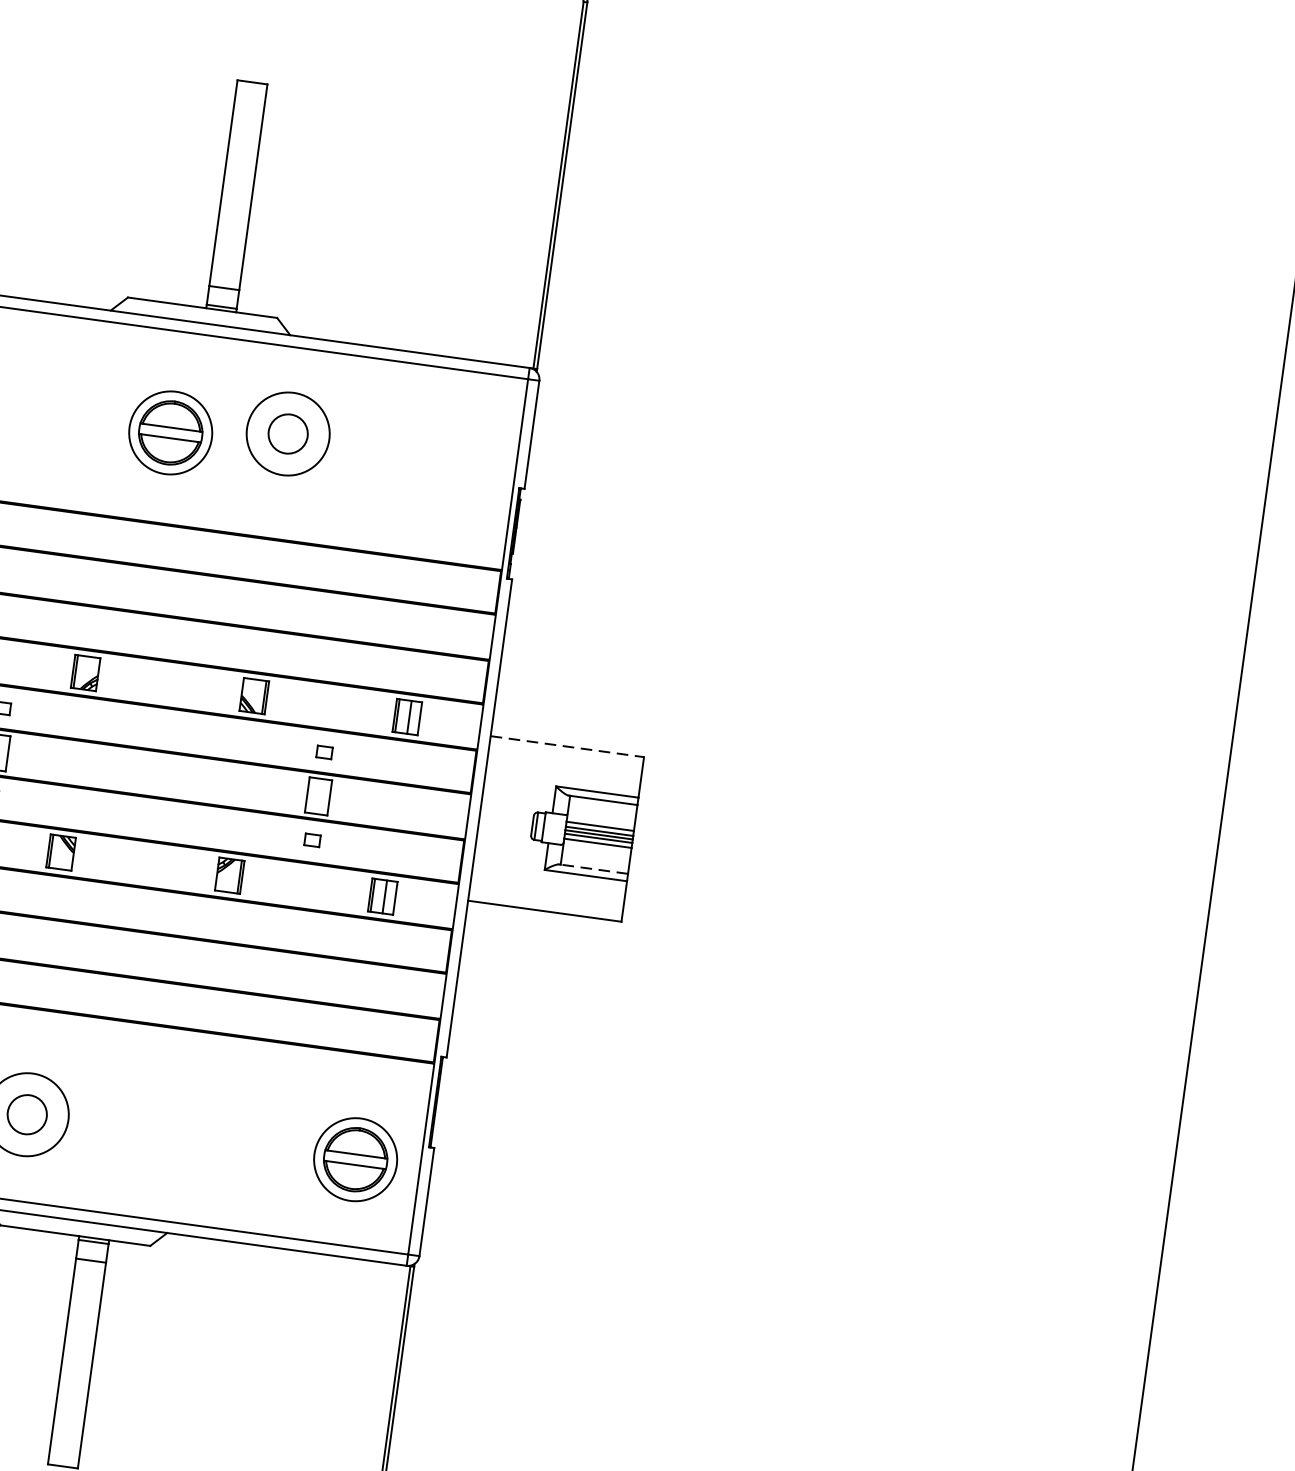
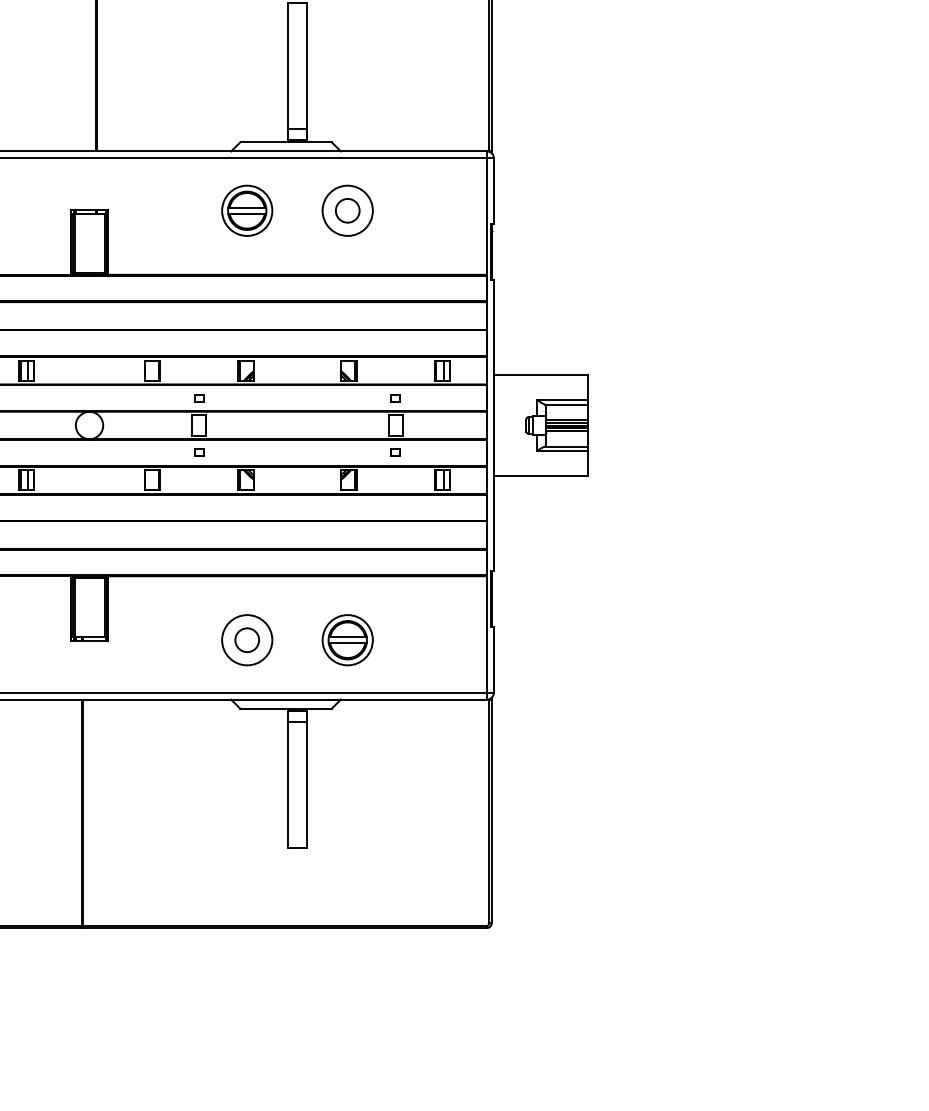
part: (171, 432) -> (247, 210), moved
line: (566, 746) -> (540, 375), dashed -> solid
line: (595, 869) -> (567, 446), dashed -> solid
part: (355, 1160) -> (347, 640), moved

